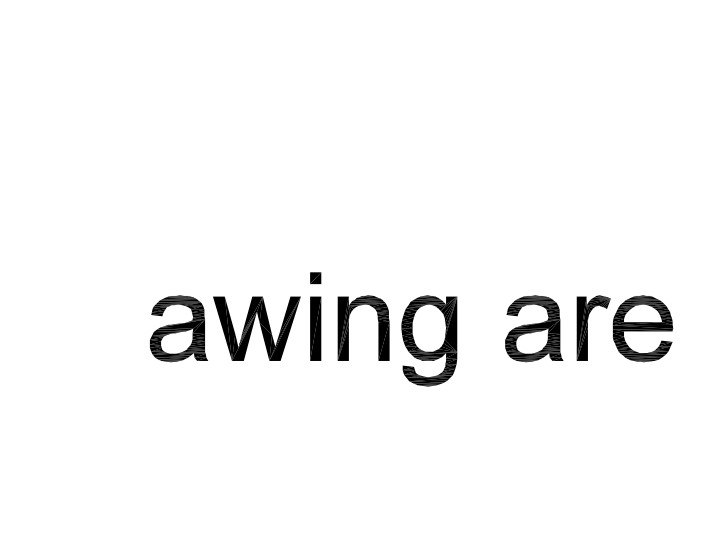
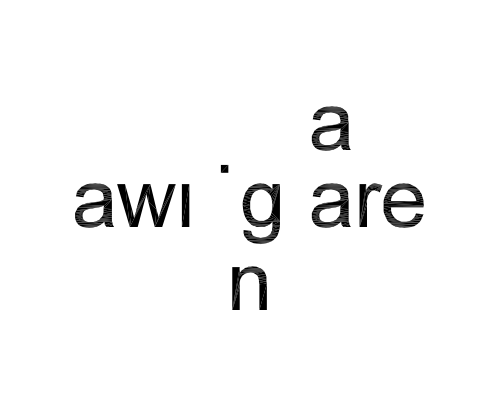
part: (533, 213) -> (330, 128), added
part: (315, 277) -> (224, 168), moved
part: (348, 327) -> (239, 287), moved

